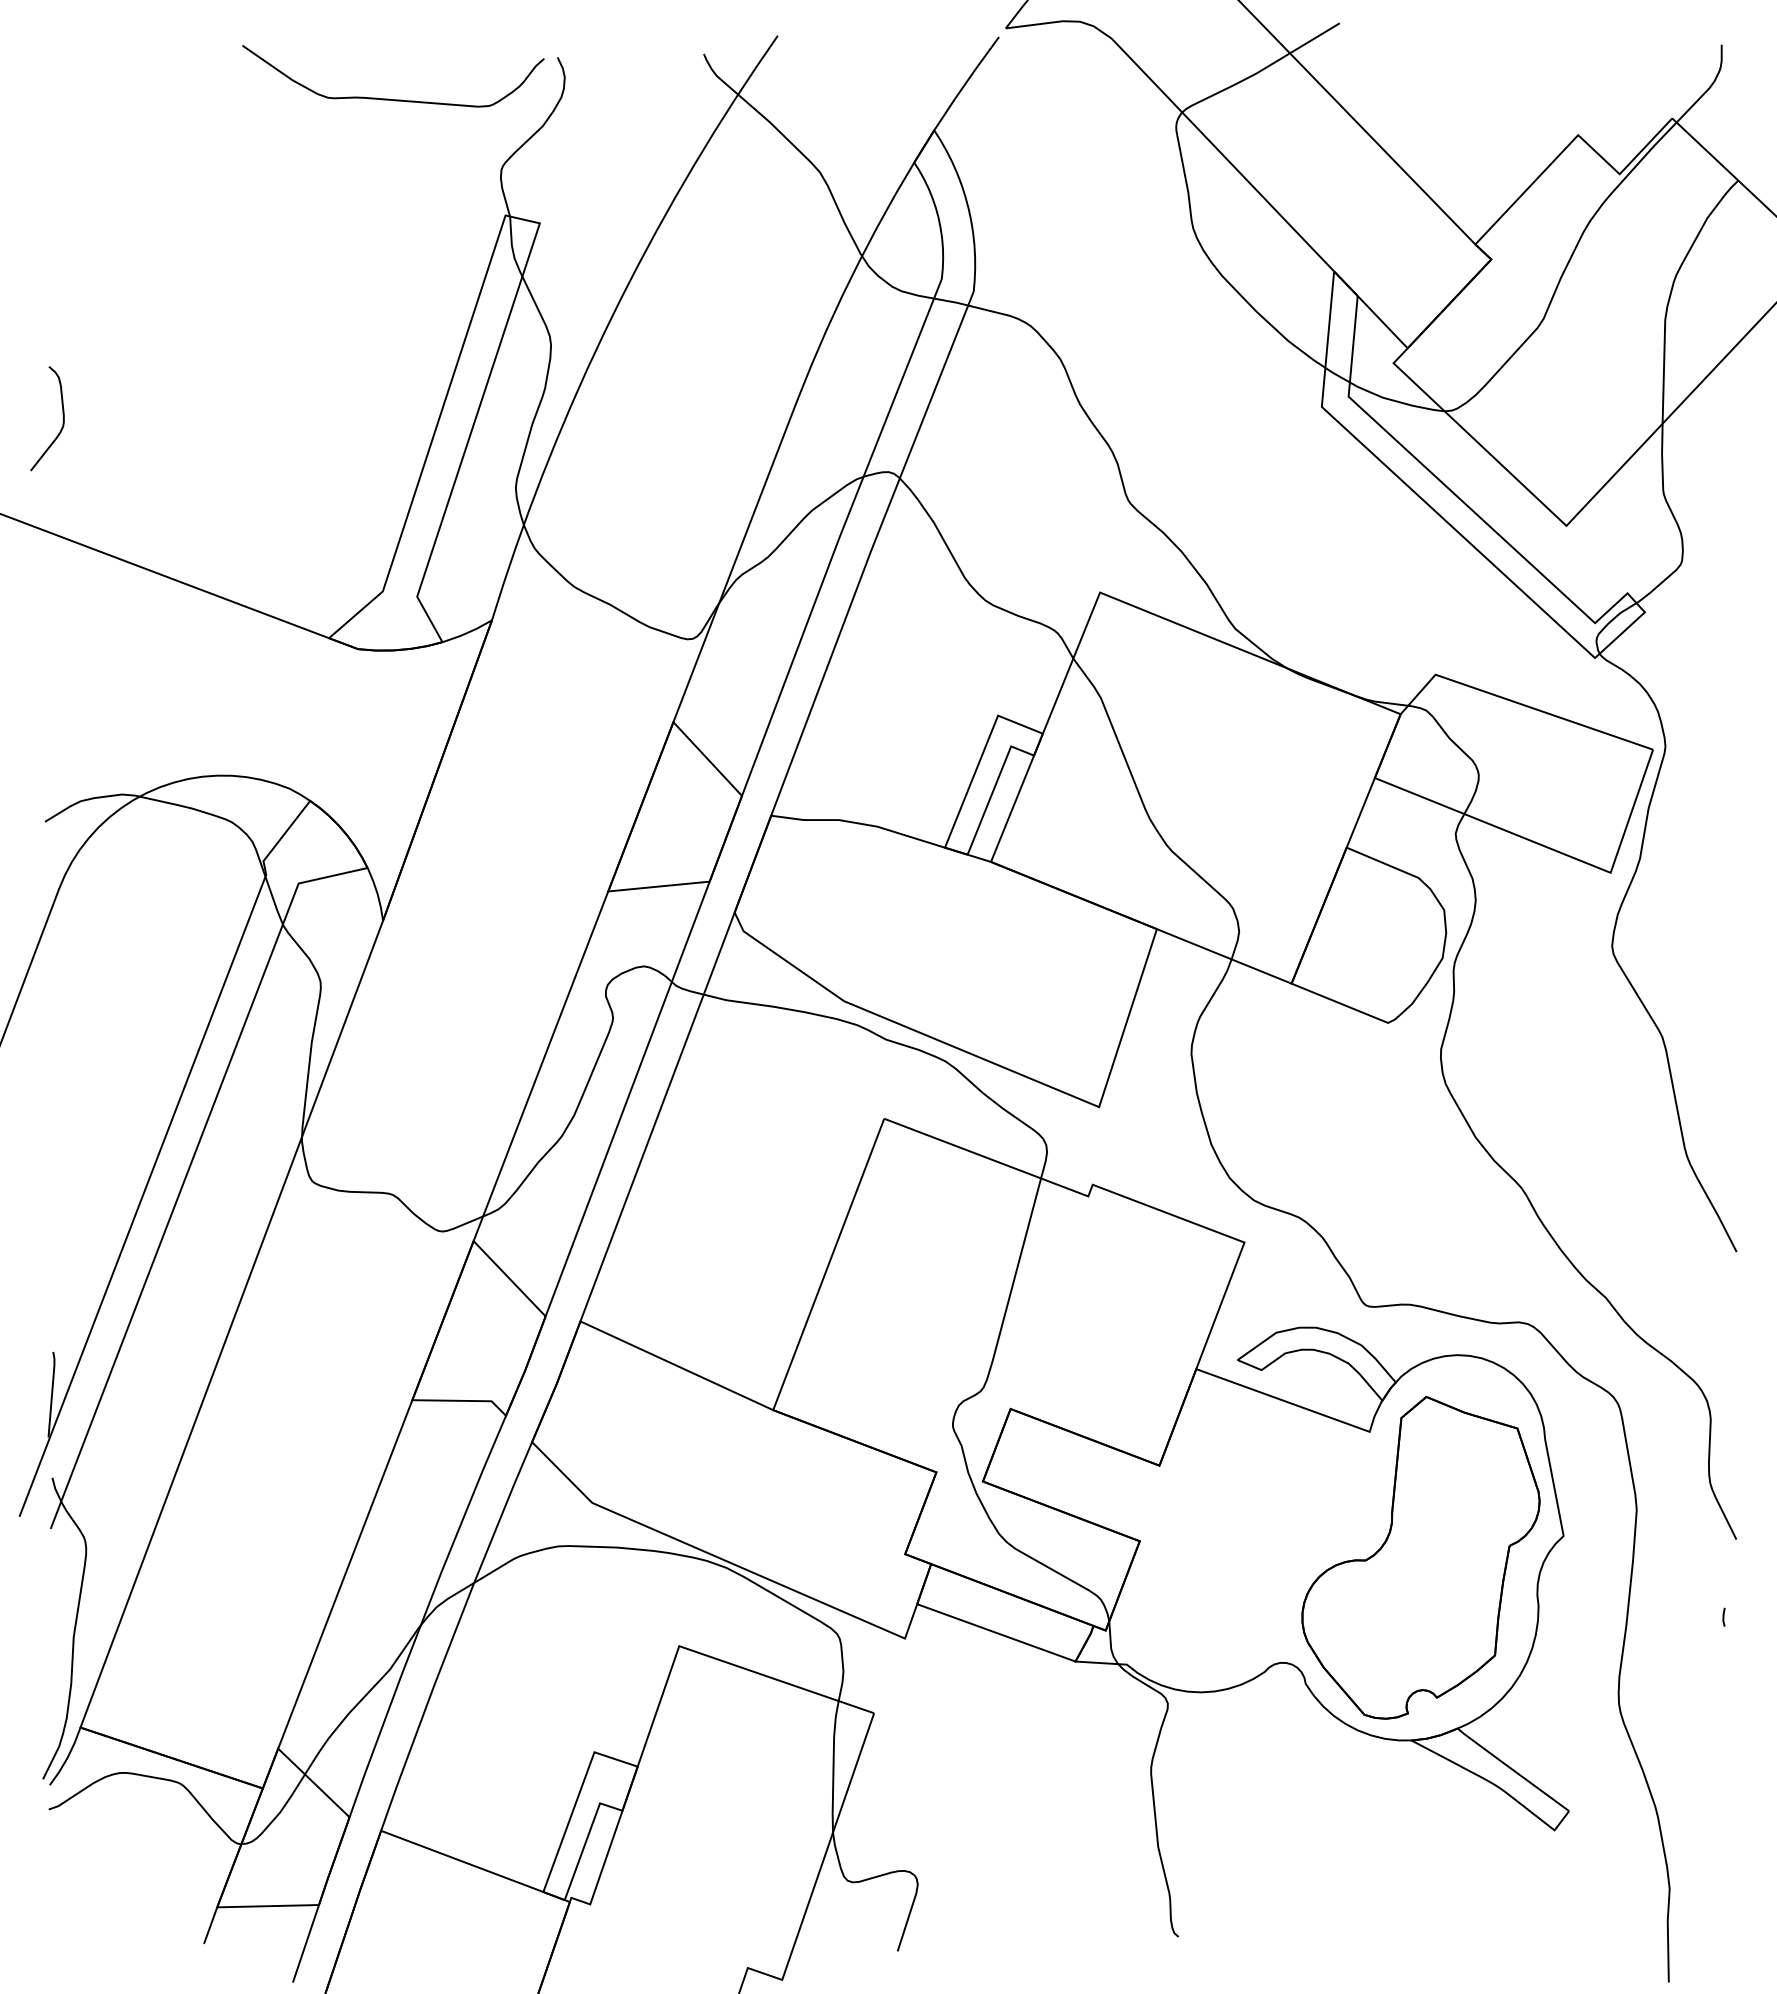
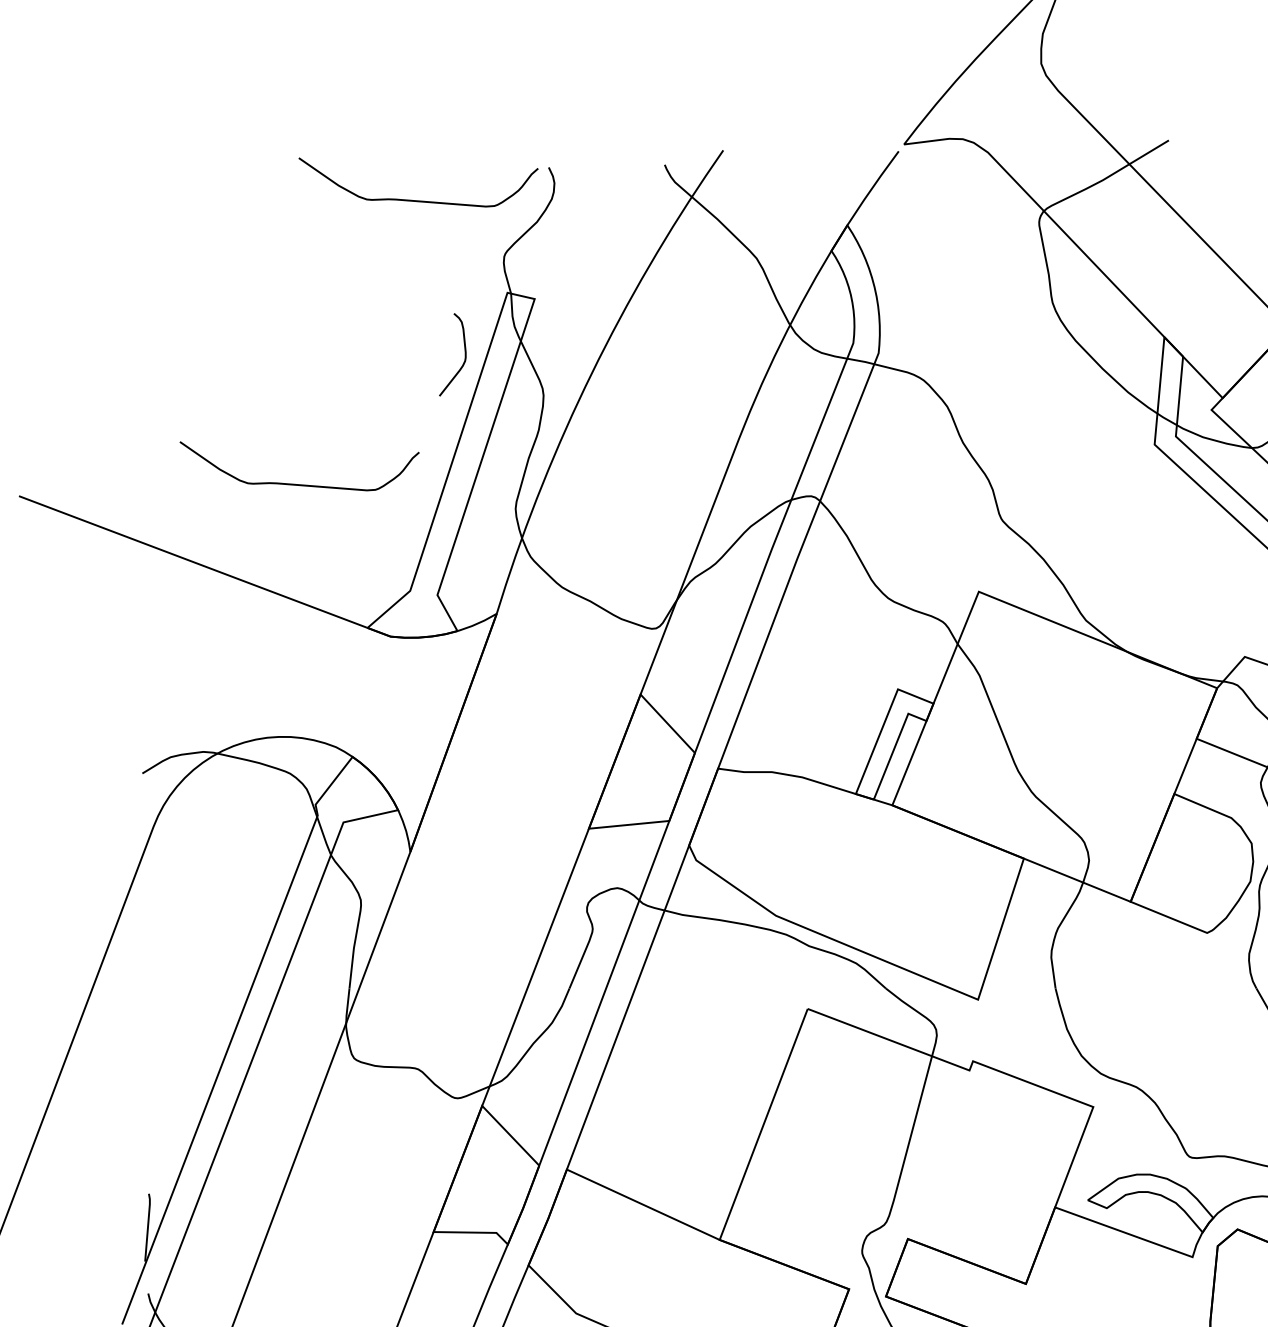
curve: (62, 414) -> (464, 351), moved
curve: (239, 456) -> (296, 483), added

